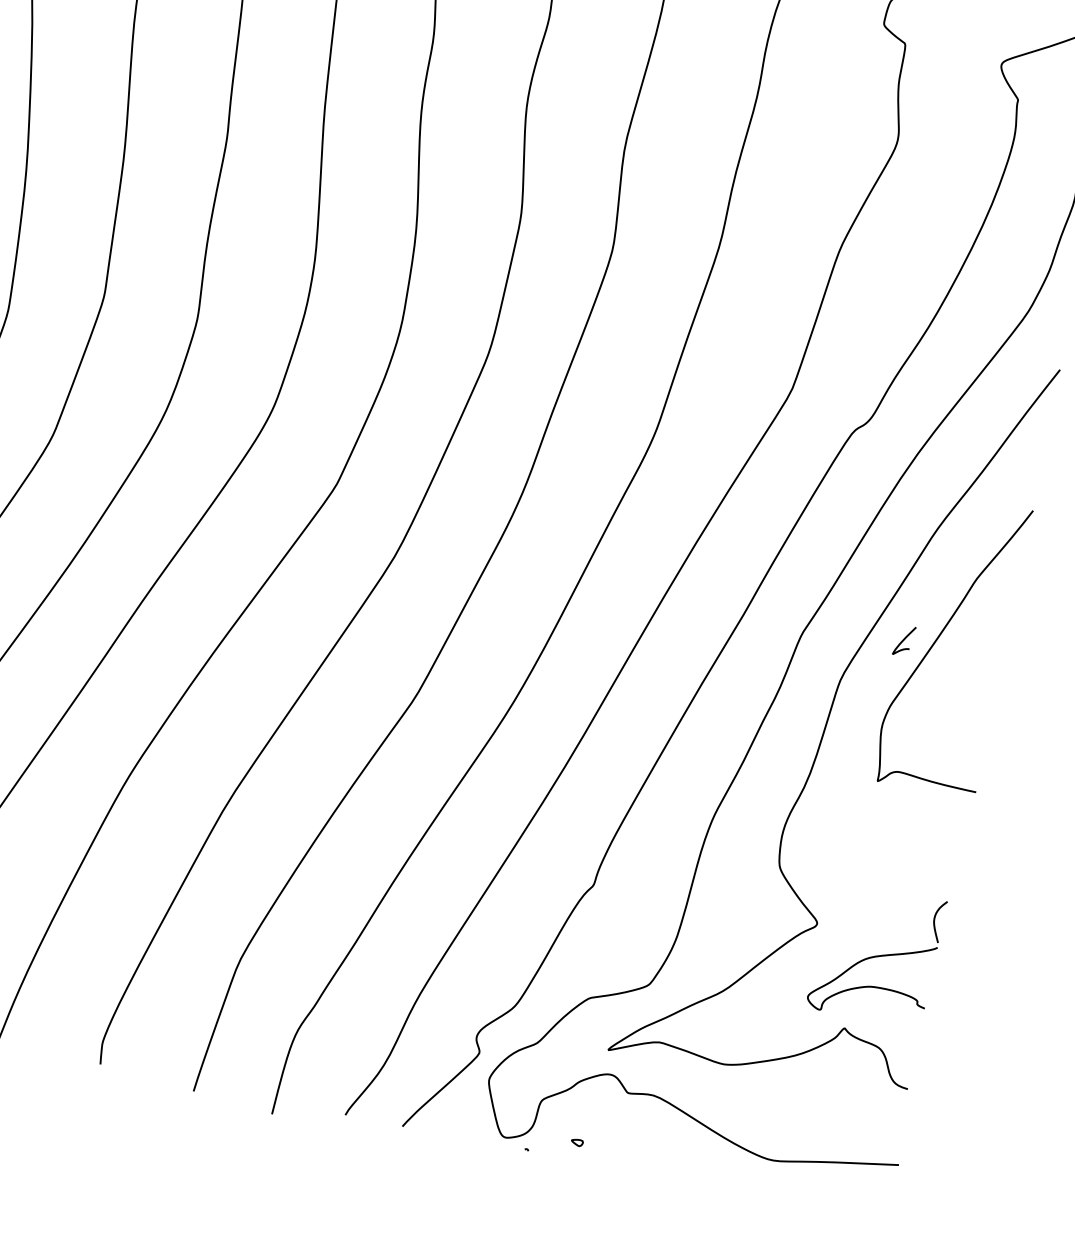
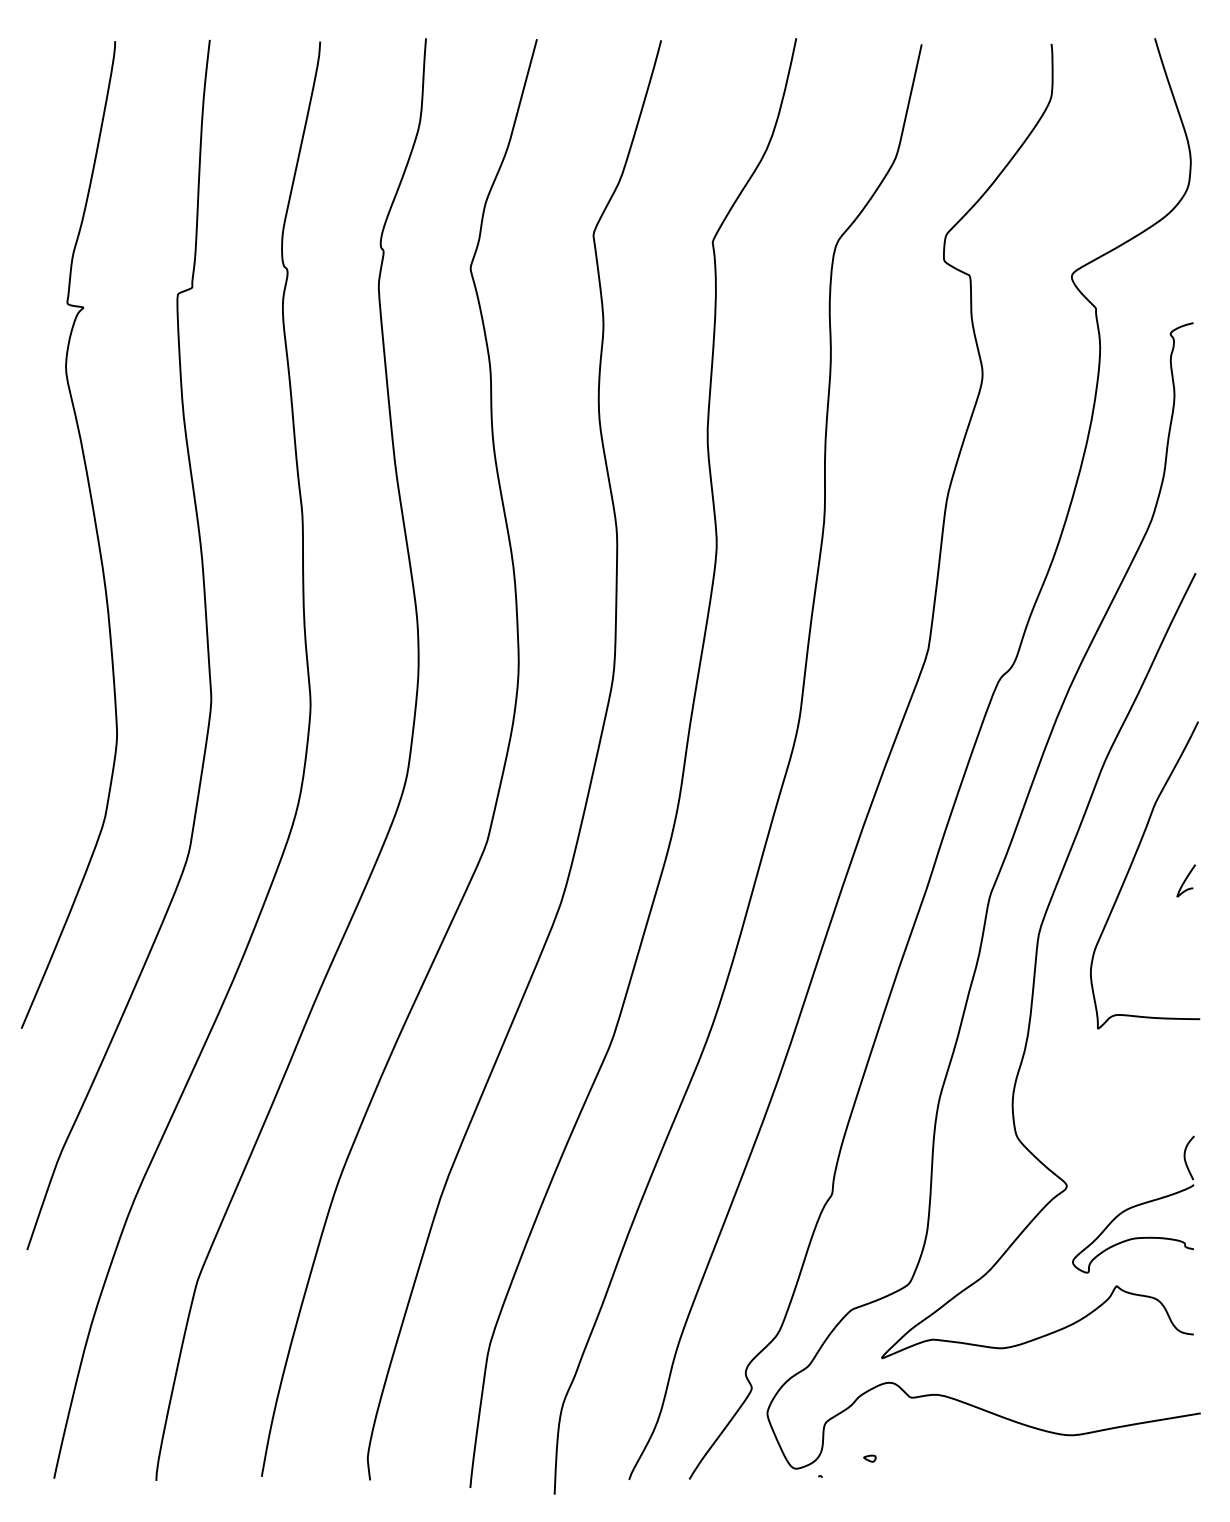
curve: (903, 640) -> (1185, 880), moved

